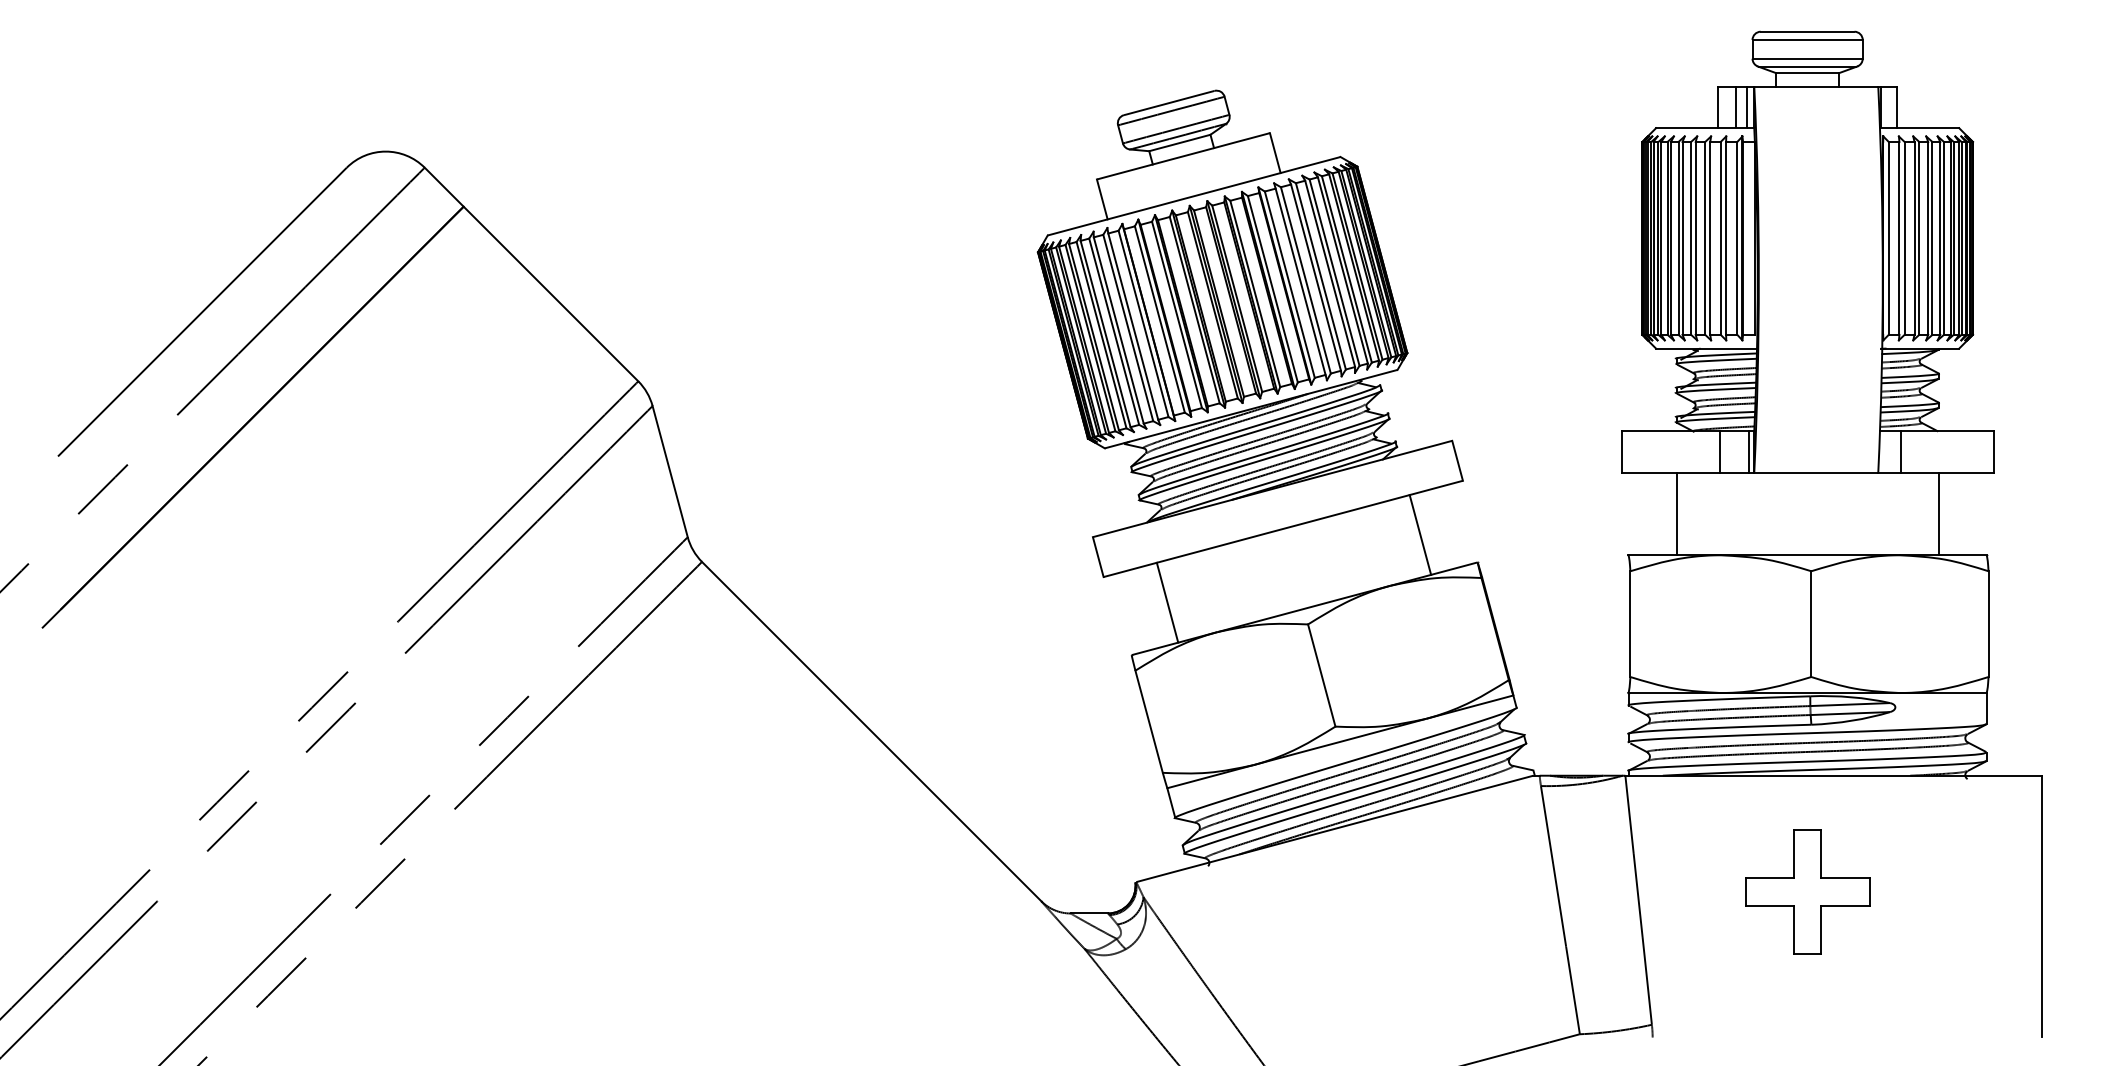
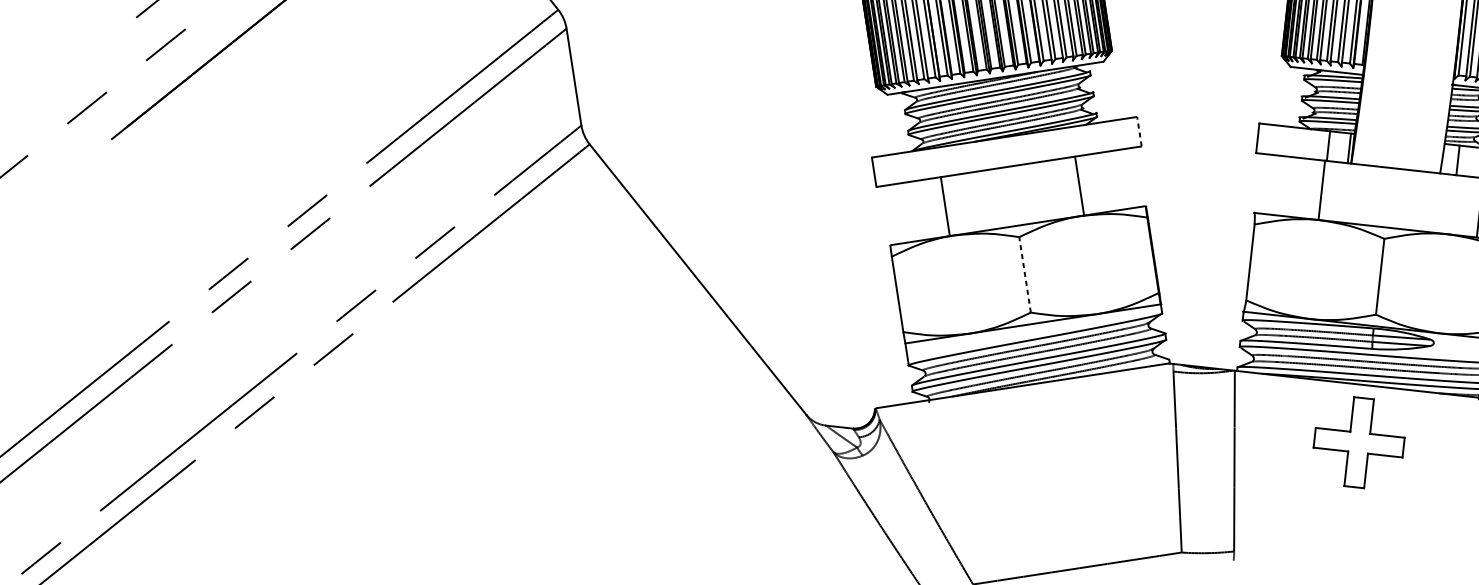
line: (1457, 460) -> (1139, 131), solid -> dashed
line: (1676, 513) -> (1321, 190), moved
line: (1420, 534) -> (1079, 185), moved
line: (1167, 602) -> (945, 206), moved
line: (1321, 675) -> (1024, 274), solid -> dashed
part: (1807, 891) -> (1359, 442), moved

